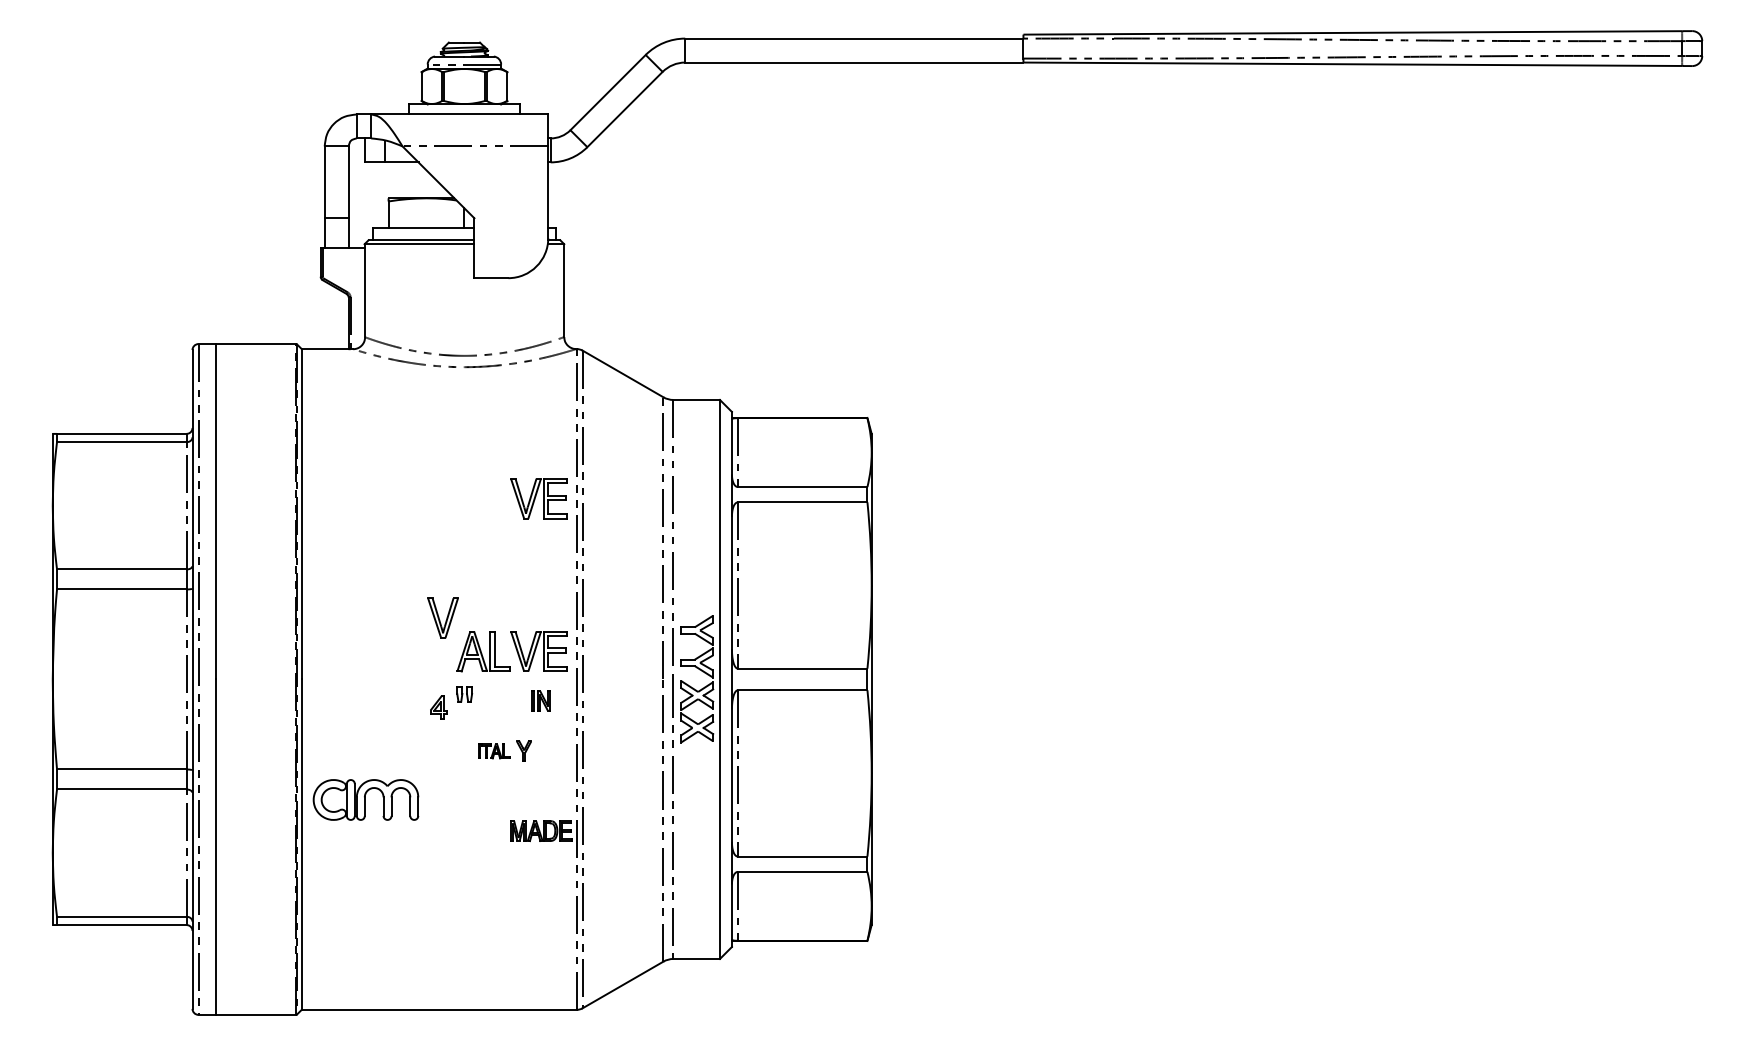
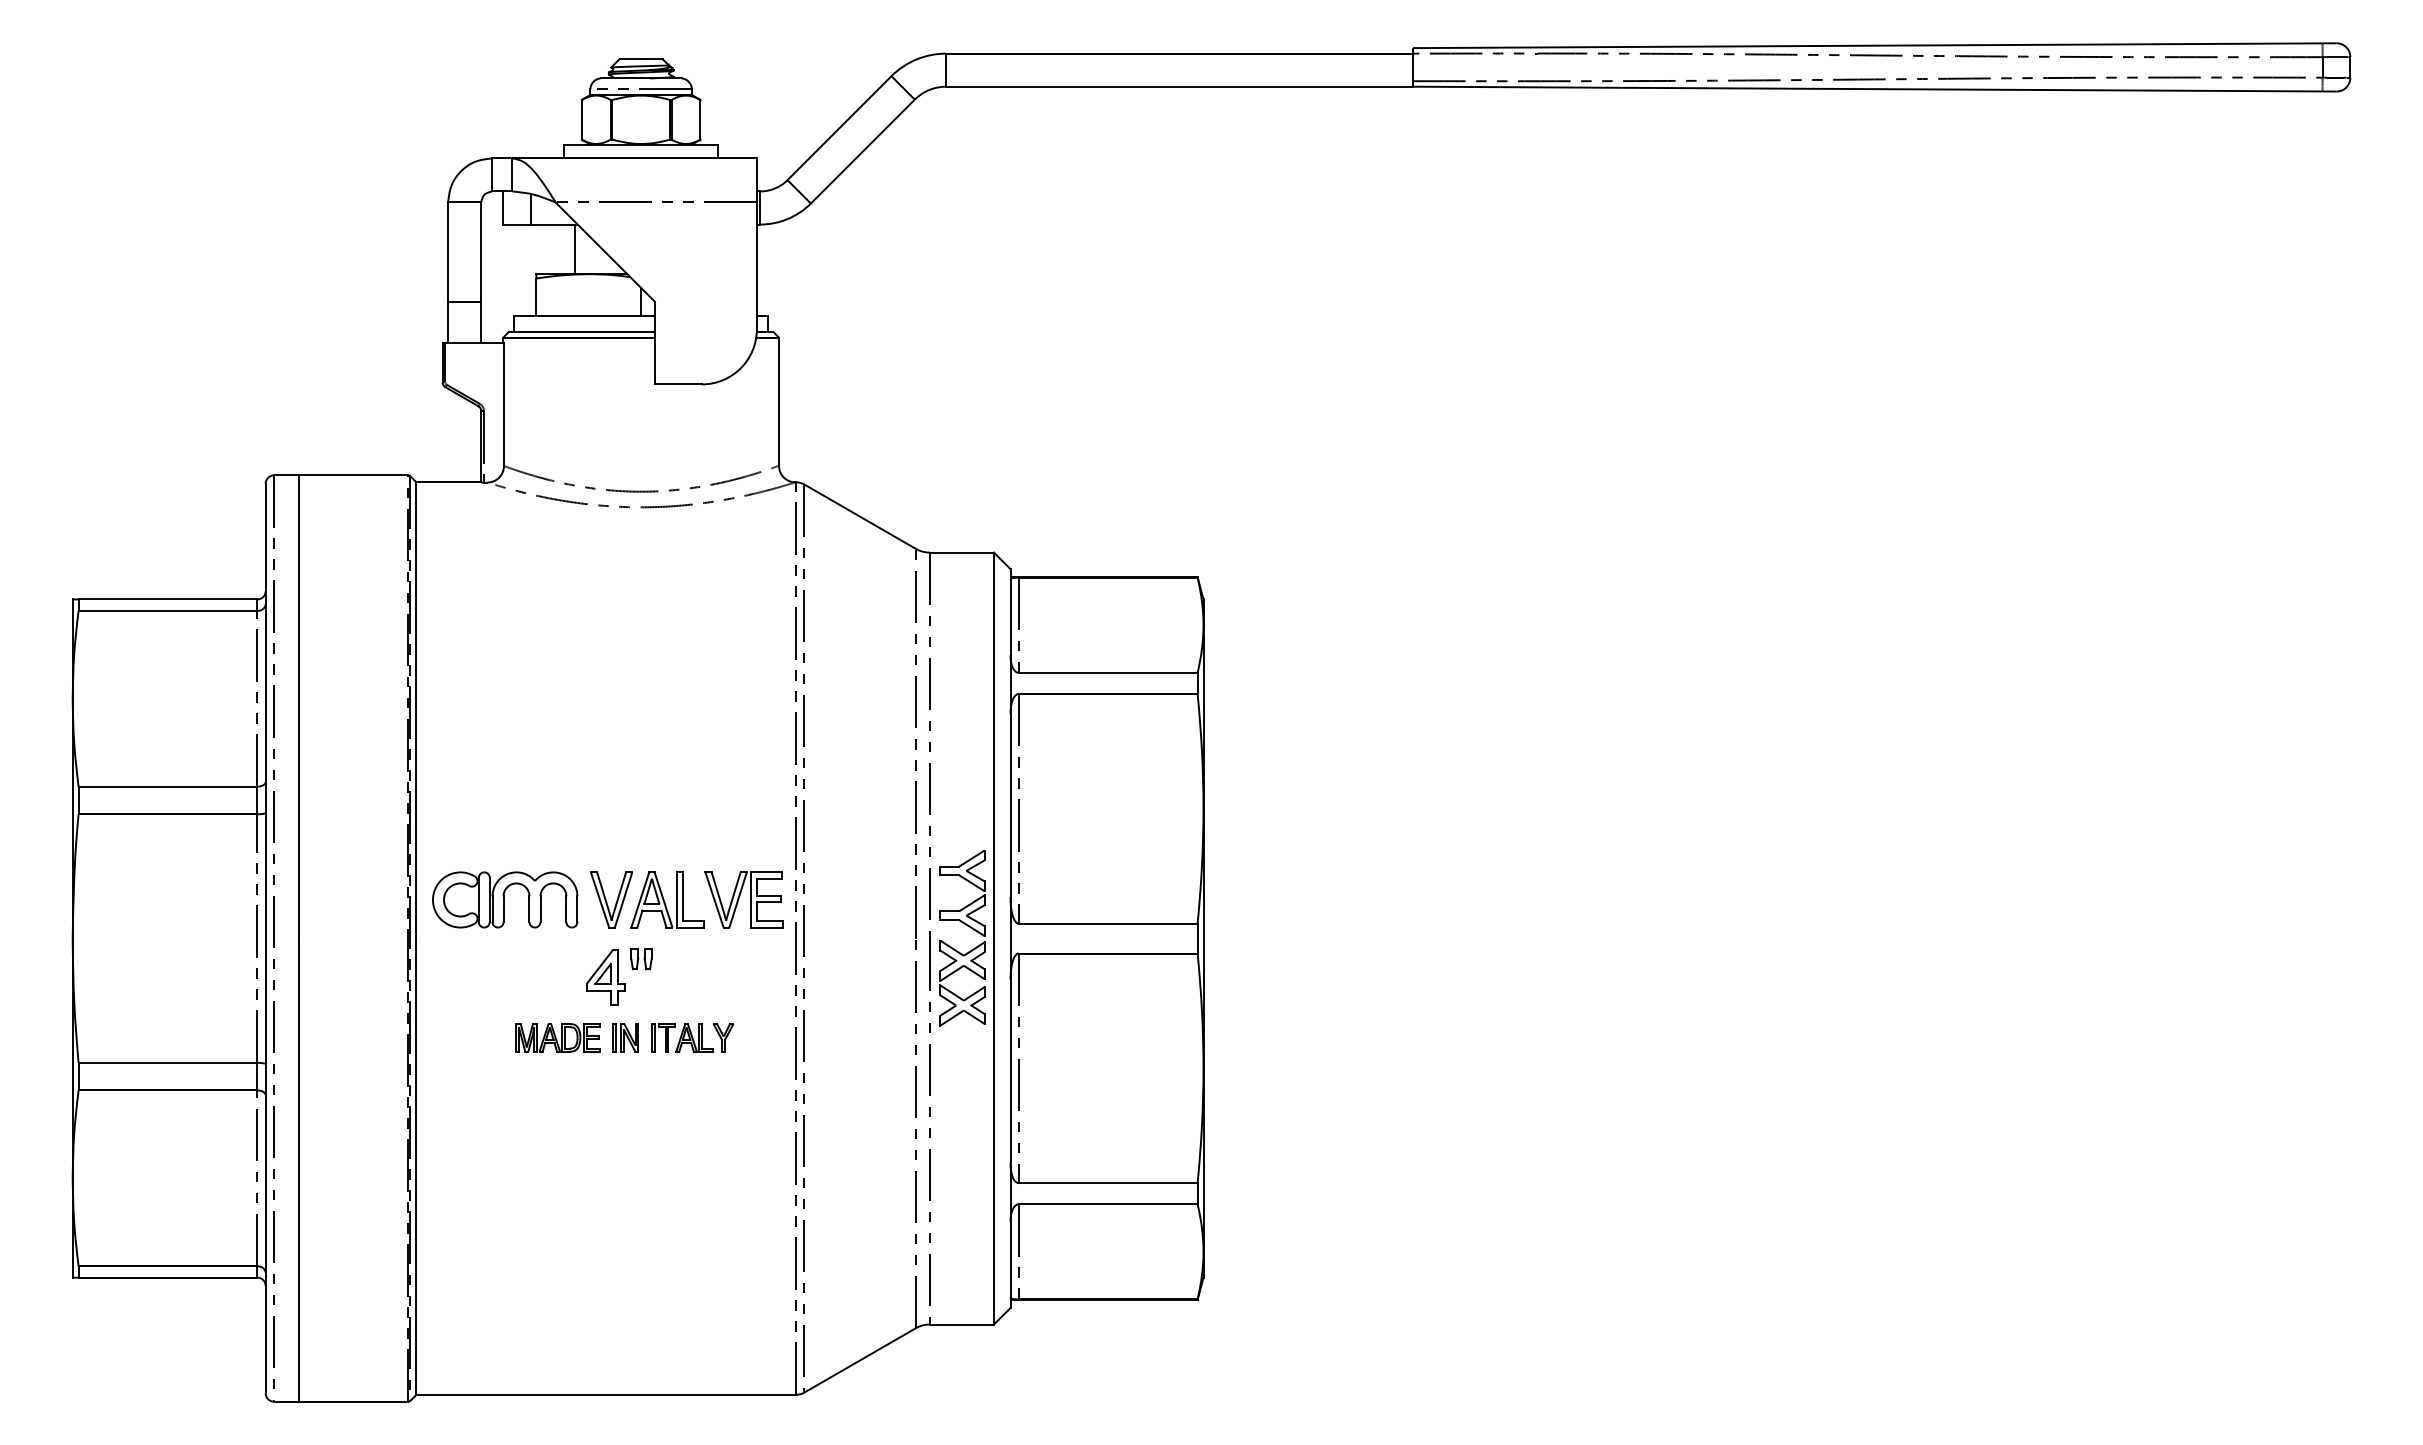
line: (416, 180) -> (574, 249), added
part: (538, 498) -> (743, 688), removed
part: (442, 617) -> (611, 899), moved
part: (540, 700) -> (625, 1037), moved
part: (438, 707) -> (605, 977), size x1.67
part: (494, 751) -> (682, 1037), size x1.43
part: (366, 799) -> (505, 899), moved
part: (540, 830) -> (557, 1037), moved

